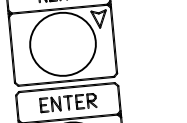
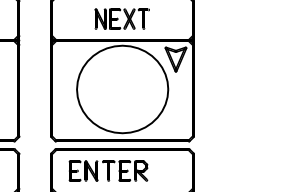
part: (68, 102) -> (108, 170), moved

